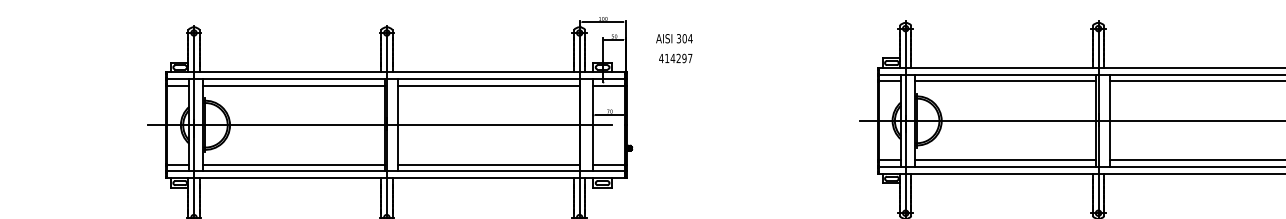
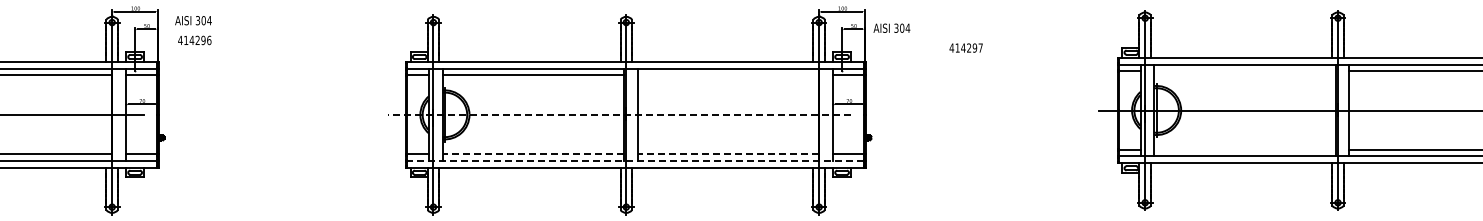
text: (674, 37) -> (891, 27), moved
text: (675, 57) -> (965, 47), moved
line: (1005, 81) -> (1244, 71), removed
line: (489, 85) -> (728, 75), removed
line: (380, 124) -> (619, 114), solid -> dashed
line: (1005, 160) -> (1244, 150), removed
line: (294, 164) -> (533, 154), solid -> dashed
line: (489, 164) -> (728, 154), solid -> dashed
line: (396, 170) -> (635, 160), solid -> dashed

